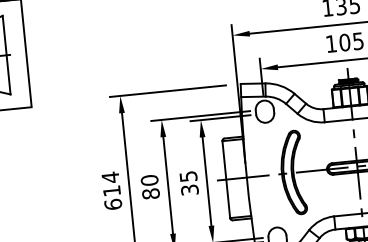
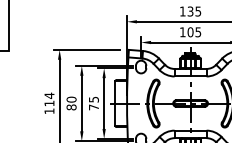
text: (189, 190) -> (93, 107), 35 -> 75
text: (113, 204) -> (49, 111), 614 -> 114

